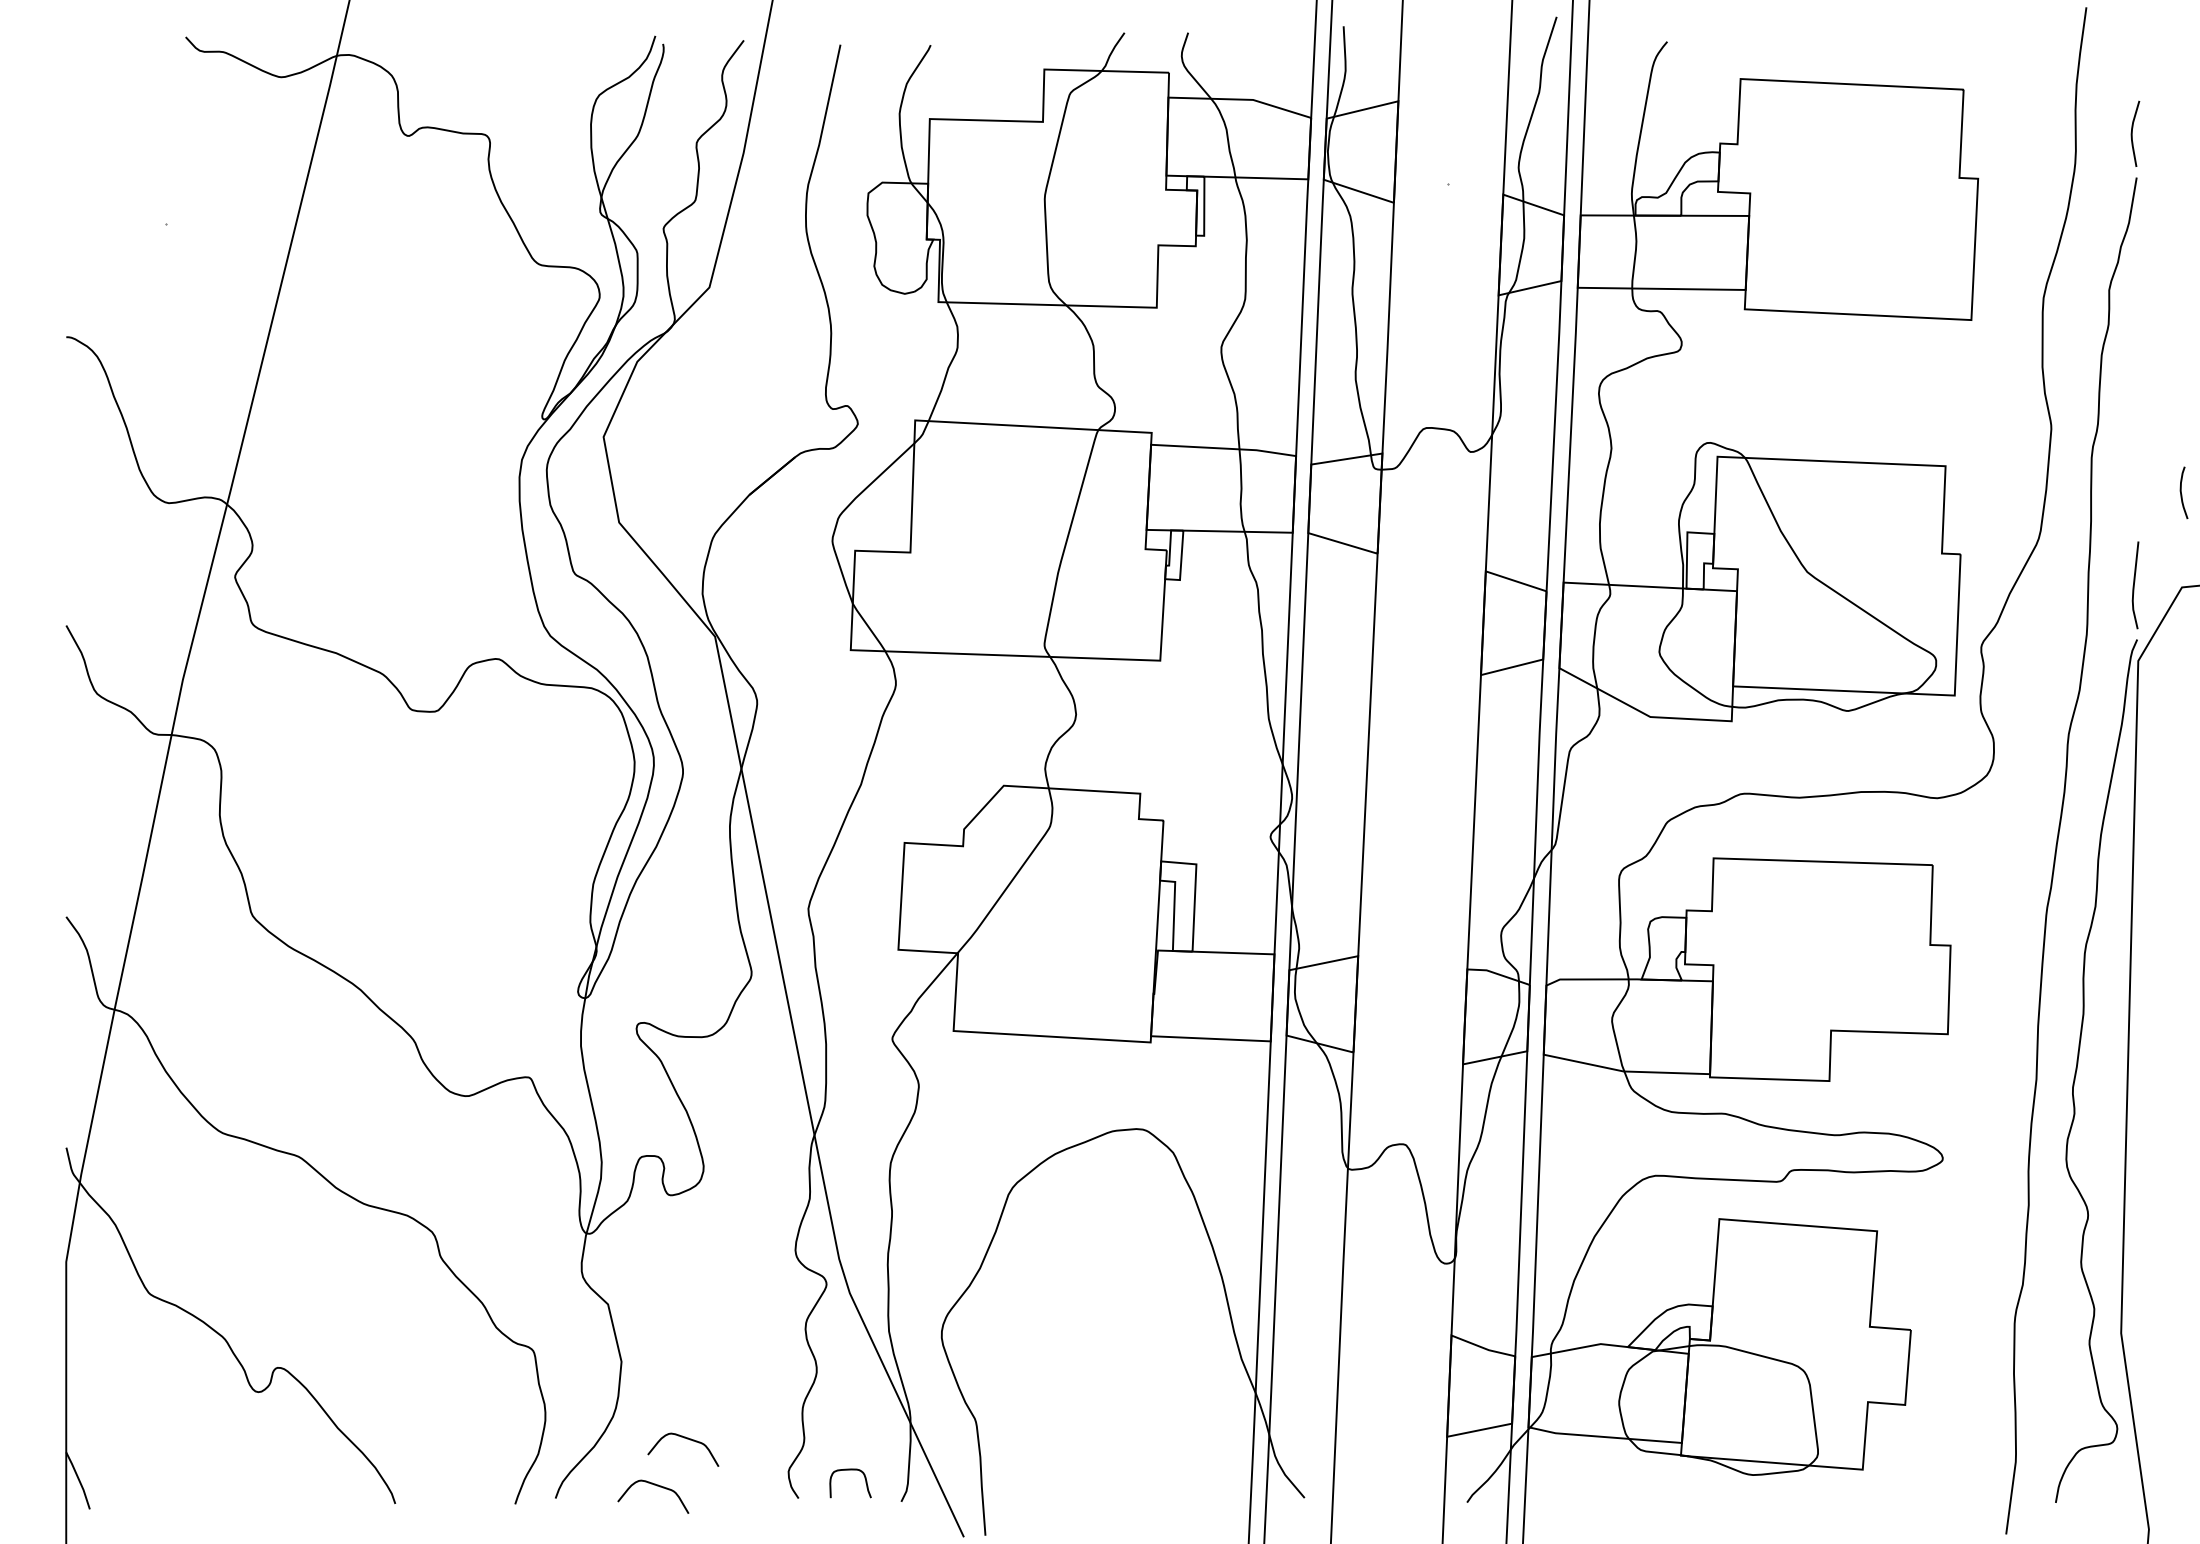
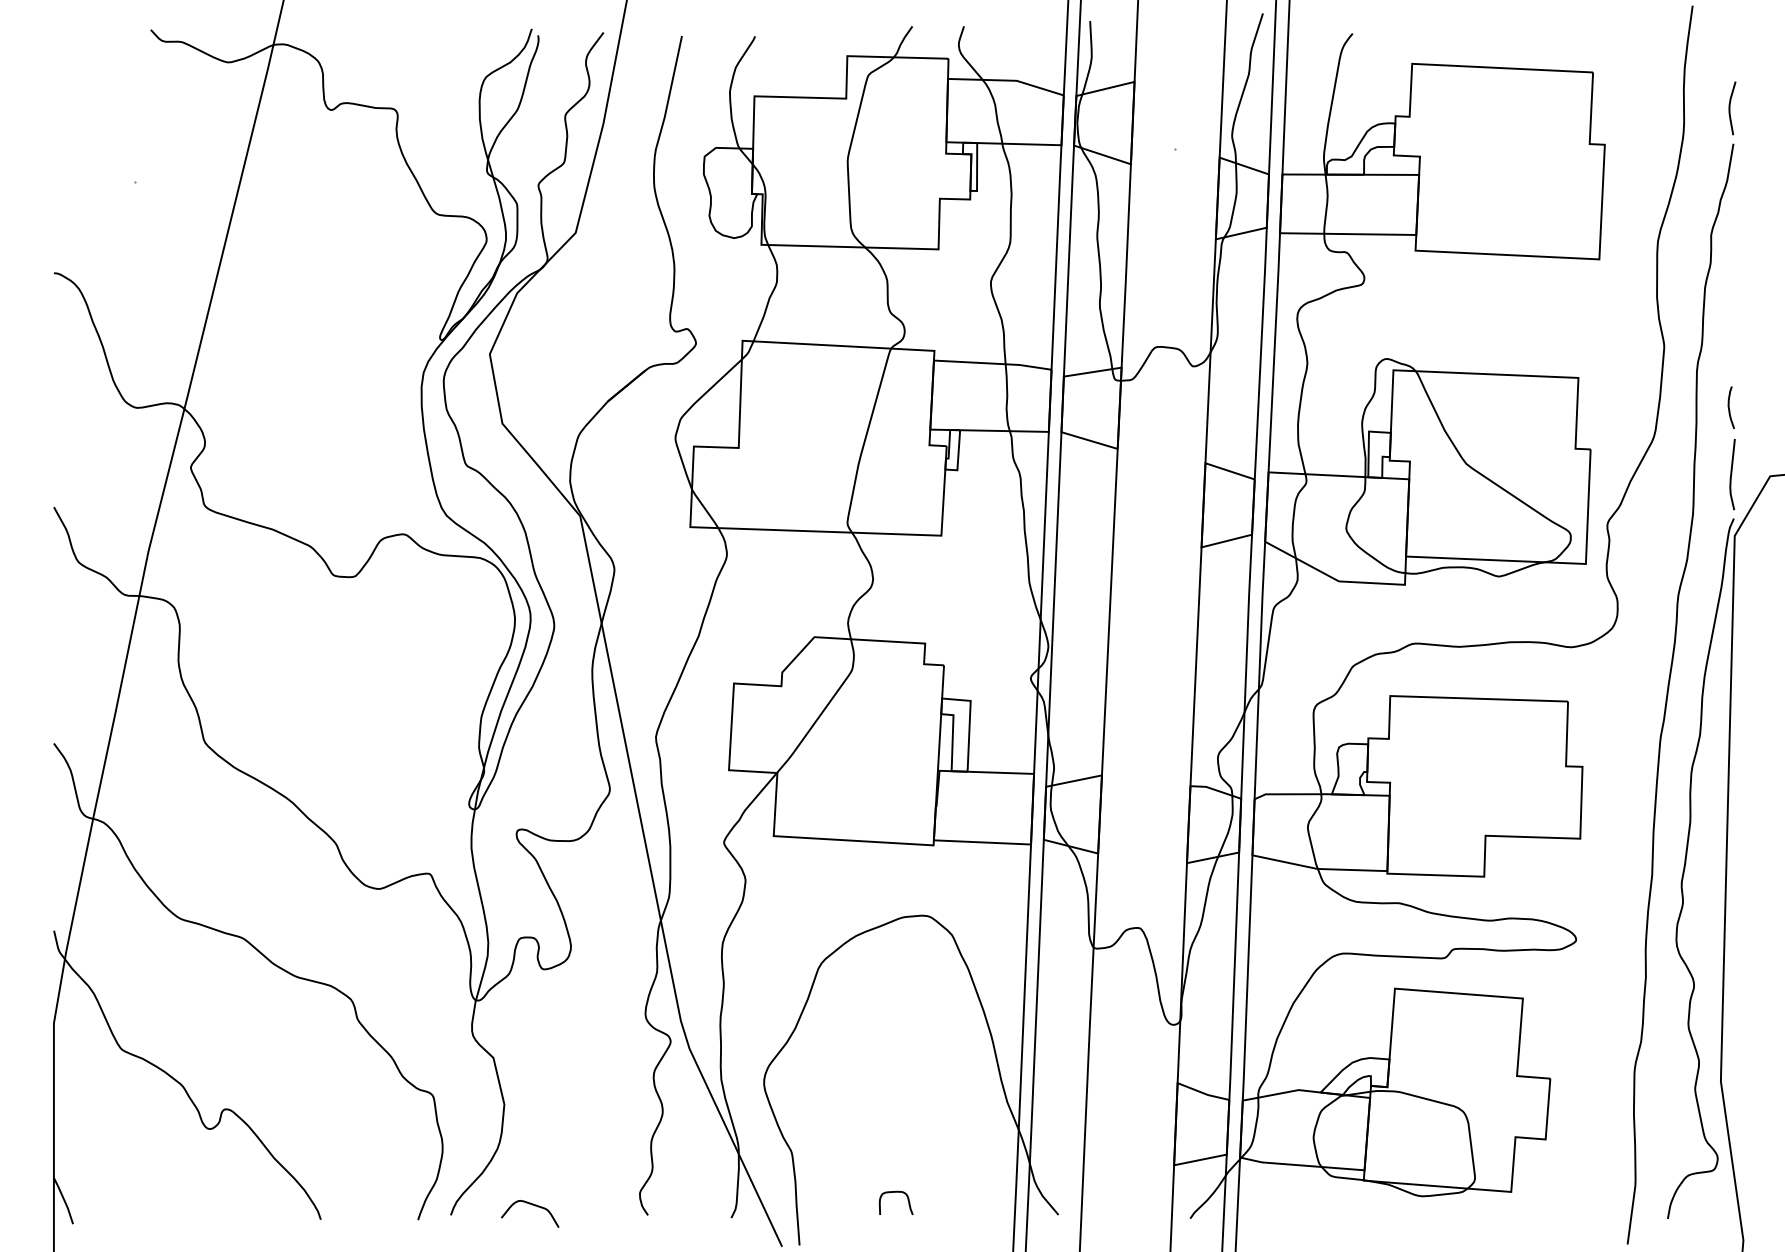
curve: (2181, 492) -> (1729, 407), moved
curve: (687, 1439) -> (557, 1167), removed
curve: (850, 1470) -> (896, 1192), moved

